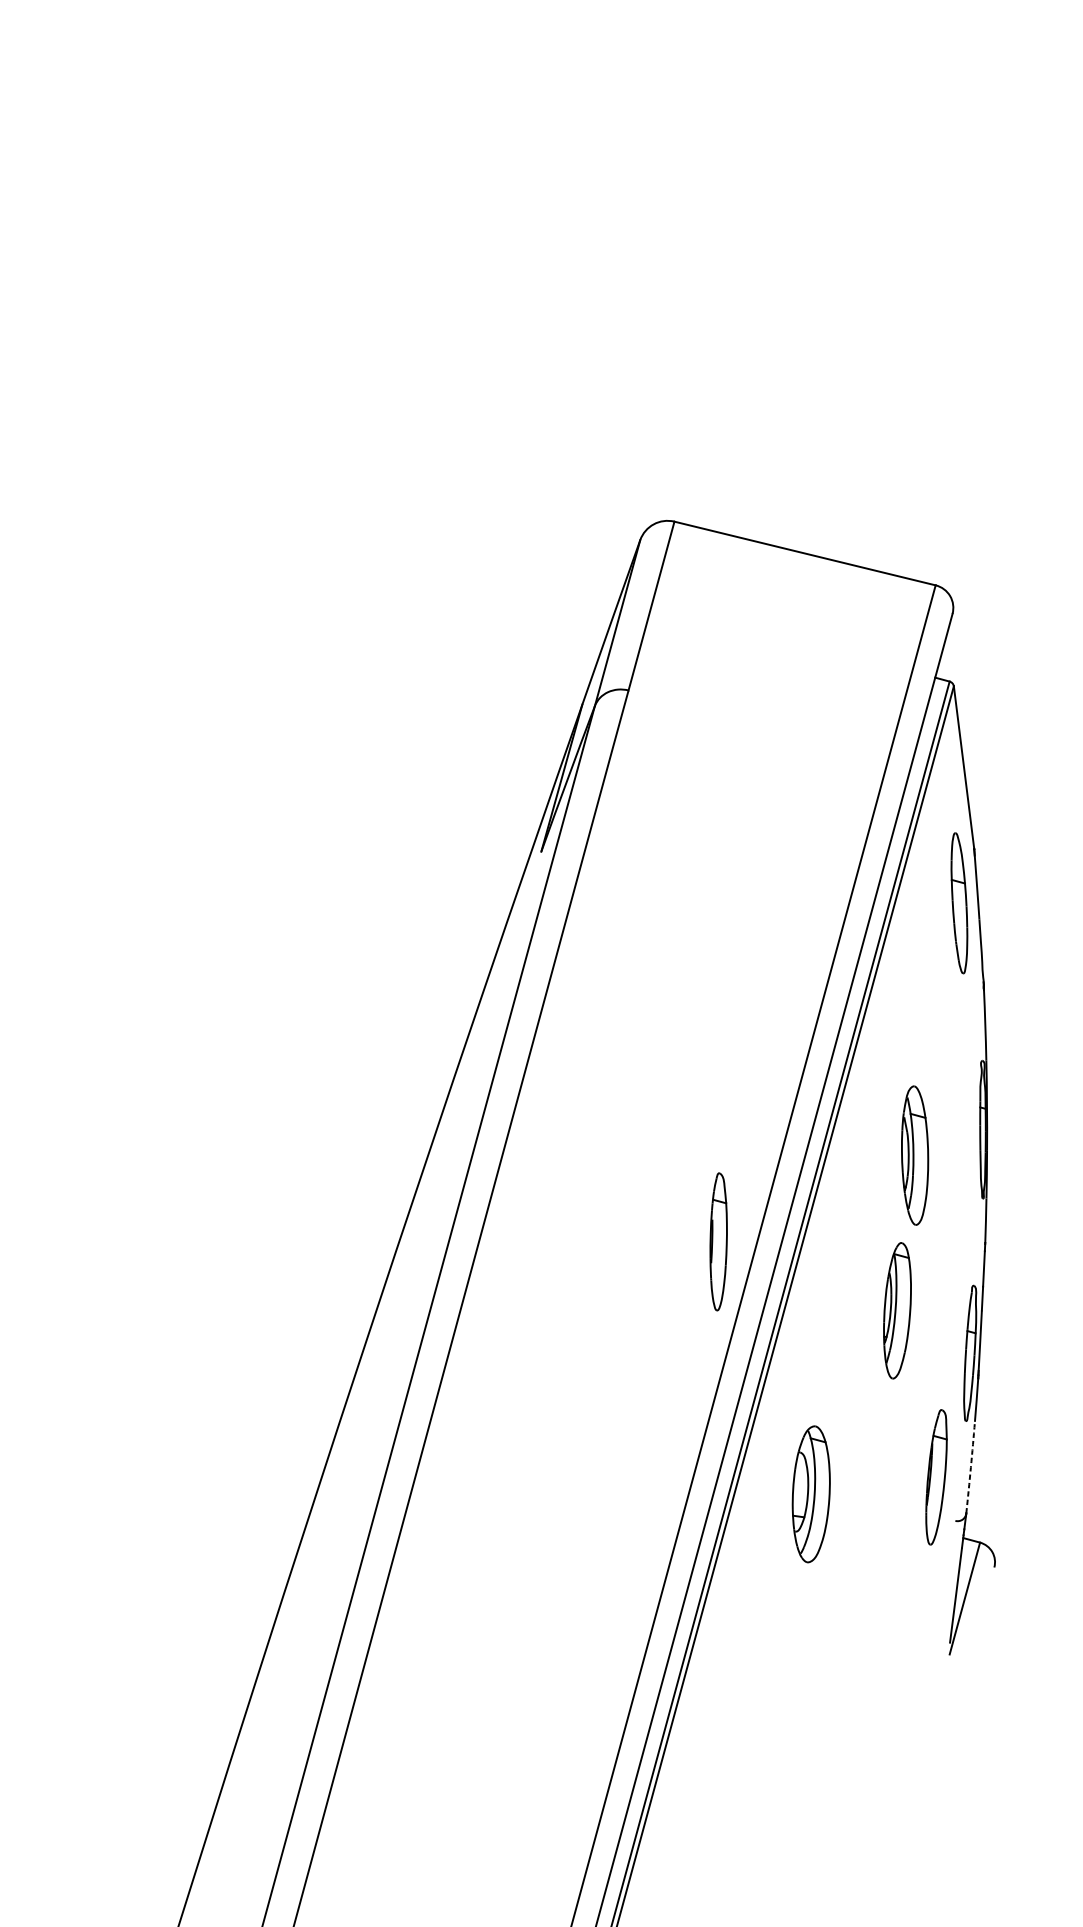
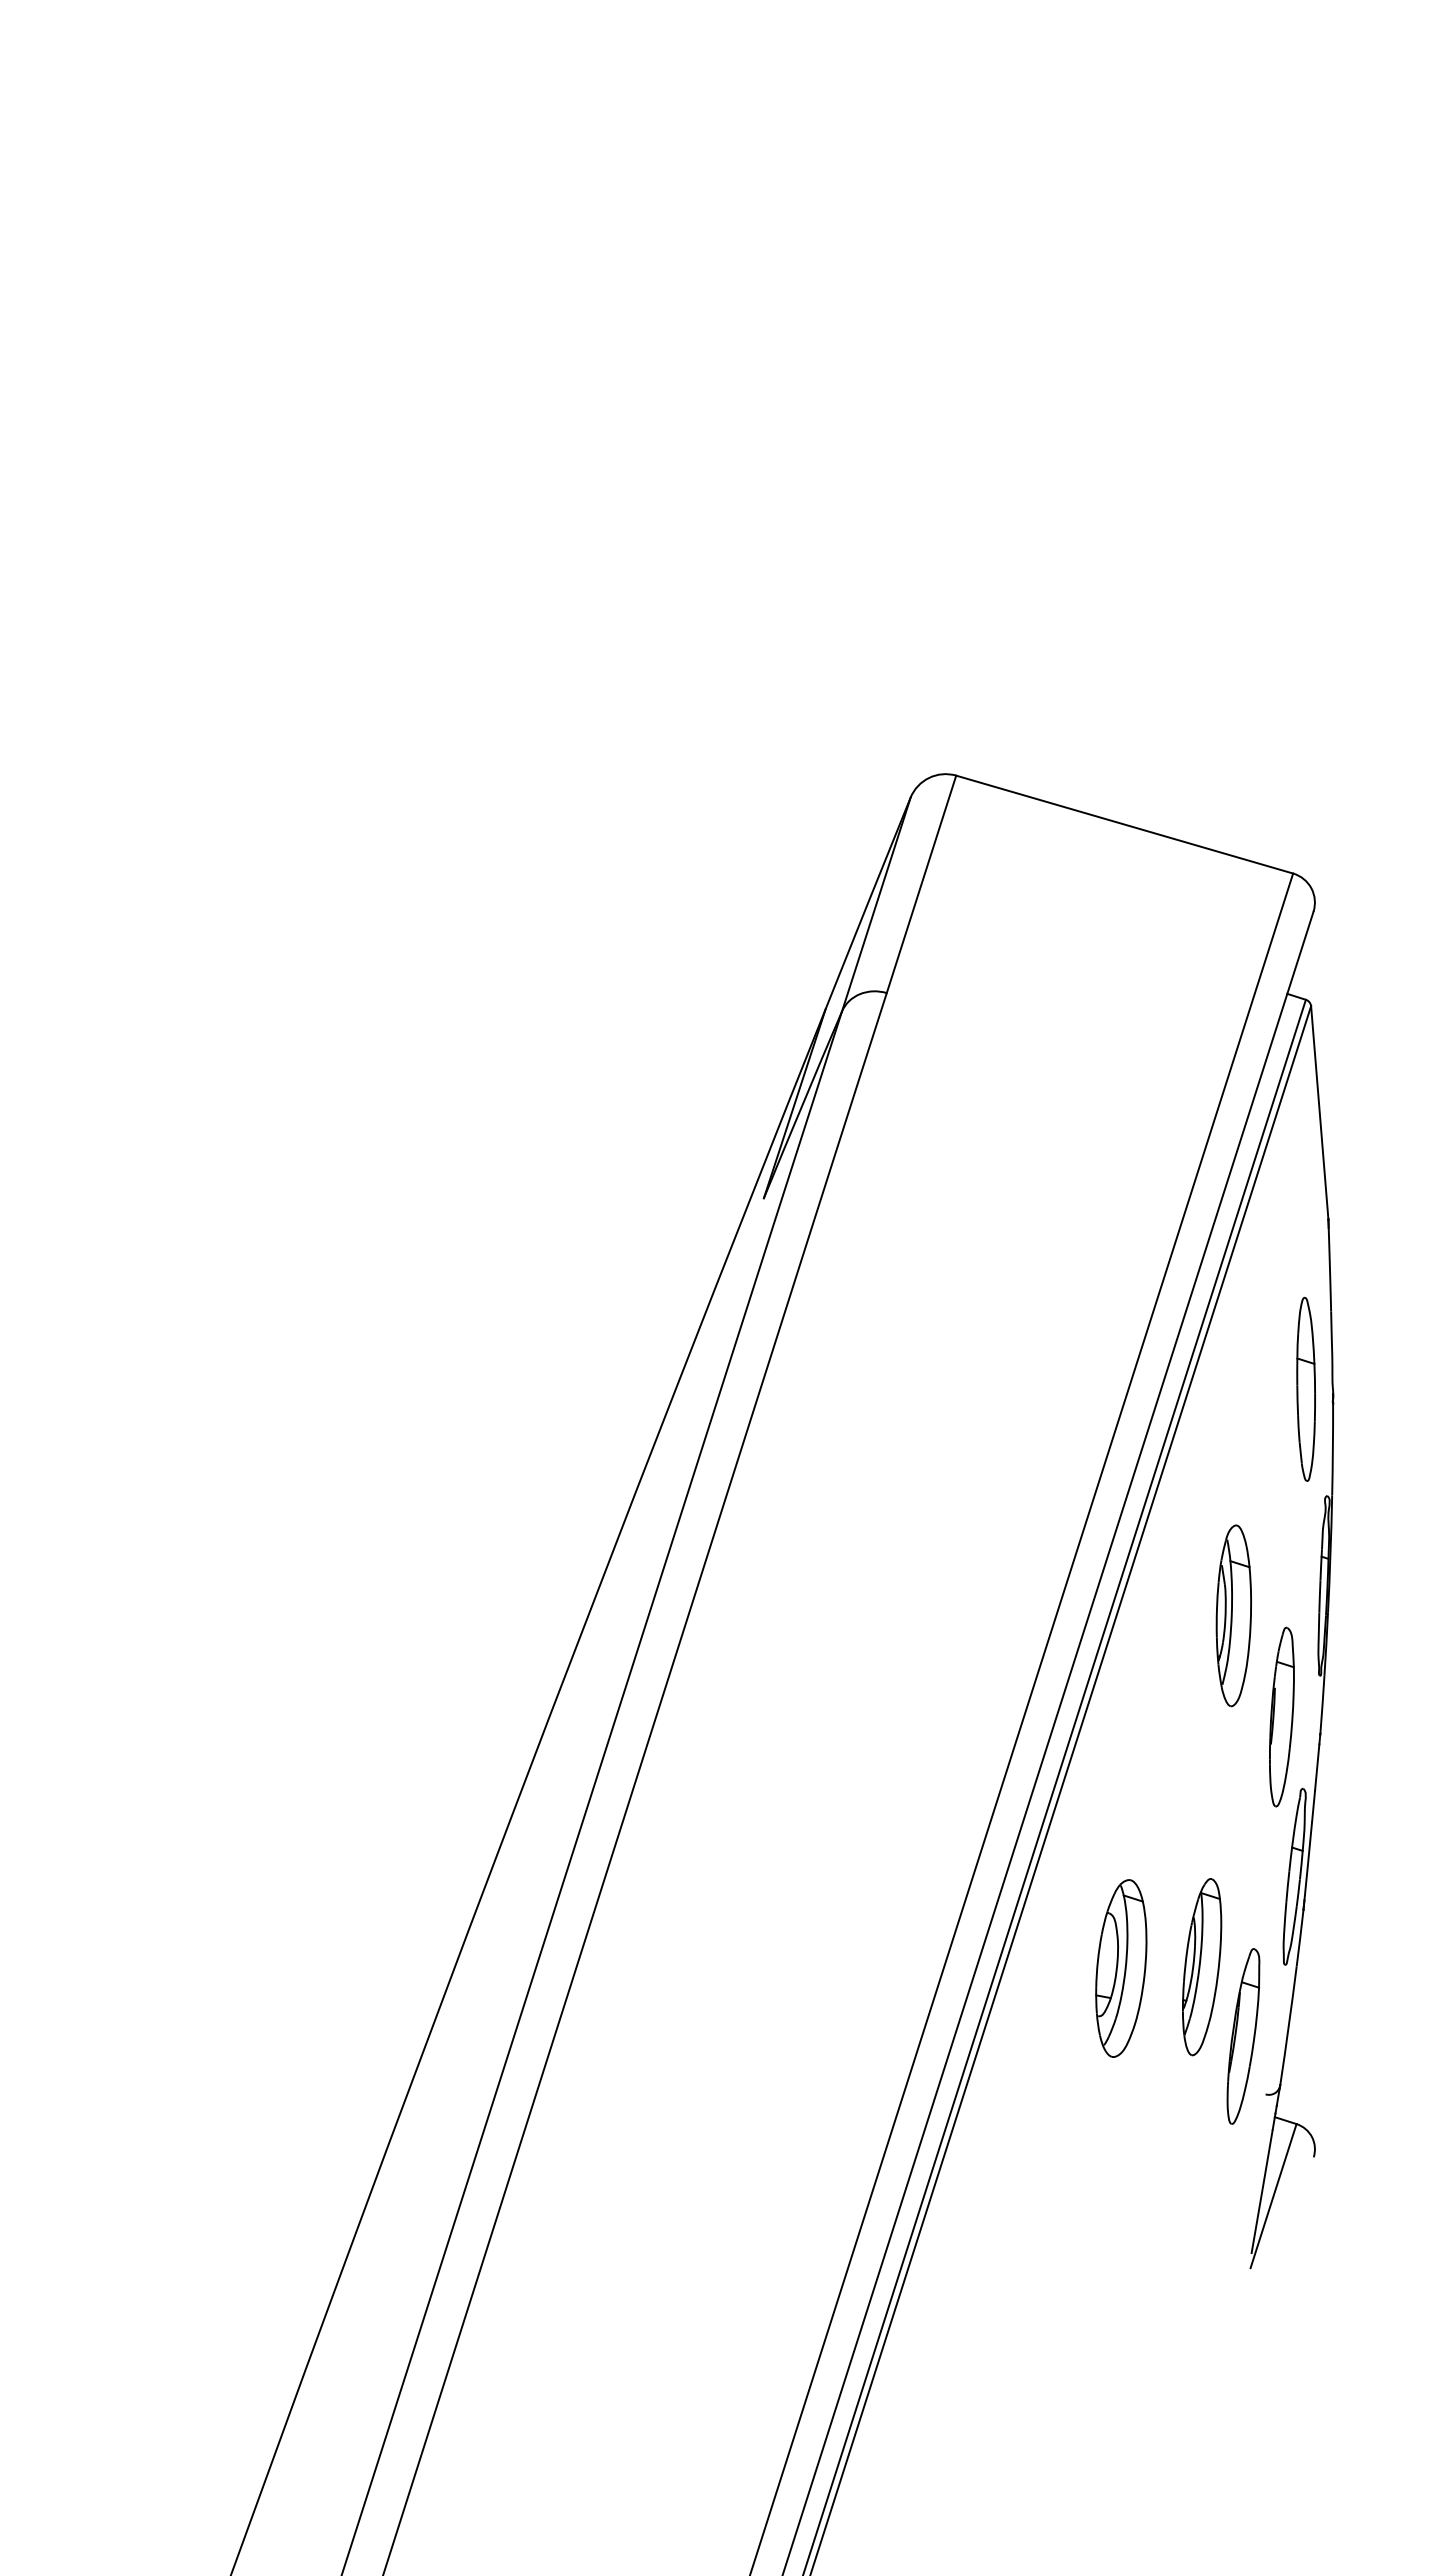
part: (959, 902) -> (1305, 1388), moved
part: (718, 1241) -> (1281, 1716), moved
part: (897, 1311) -> (1202, 1967), moved
arc: (970, 1467) -> (1288, 2025), dashed -> solid
part: (811, 1494) -> (1121, 1968), moved

